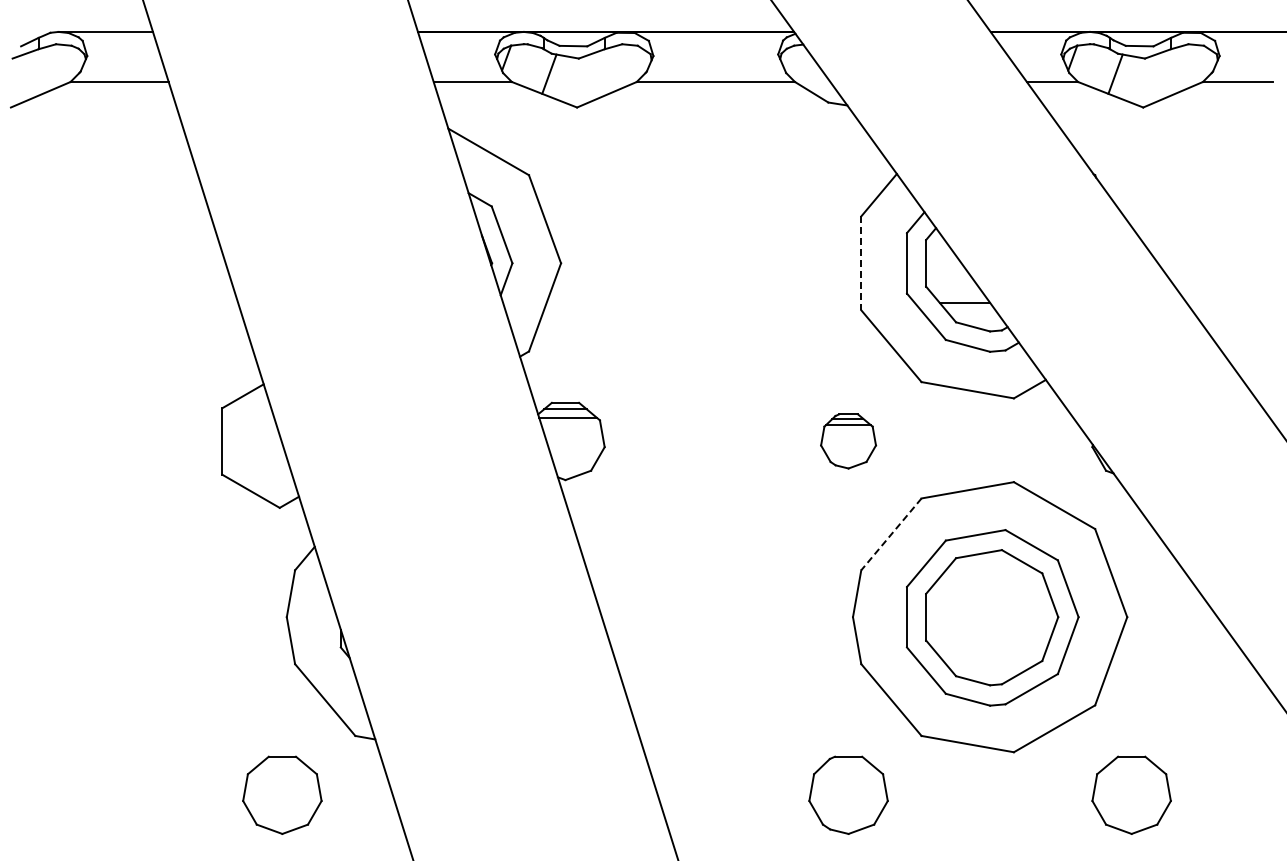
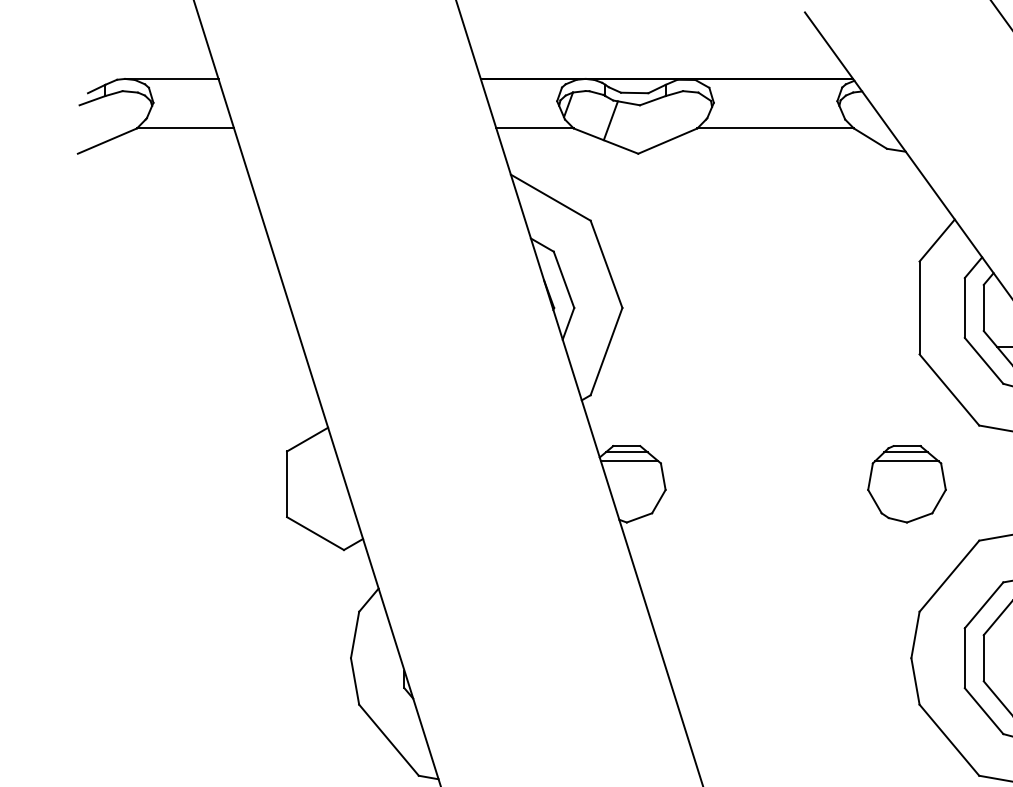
line: (861, 263) -> (919, 308), dashed -> solid
part: (848, 441) -> (906, 484), size x1.43
line: (891, 534) -> (949, 576), dashed -> solid

